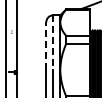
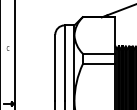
line: (53, 43) -> (65, 64), dashed -> solid
line: (46, 46) -> (55, 68), dashed -> solid

